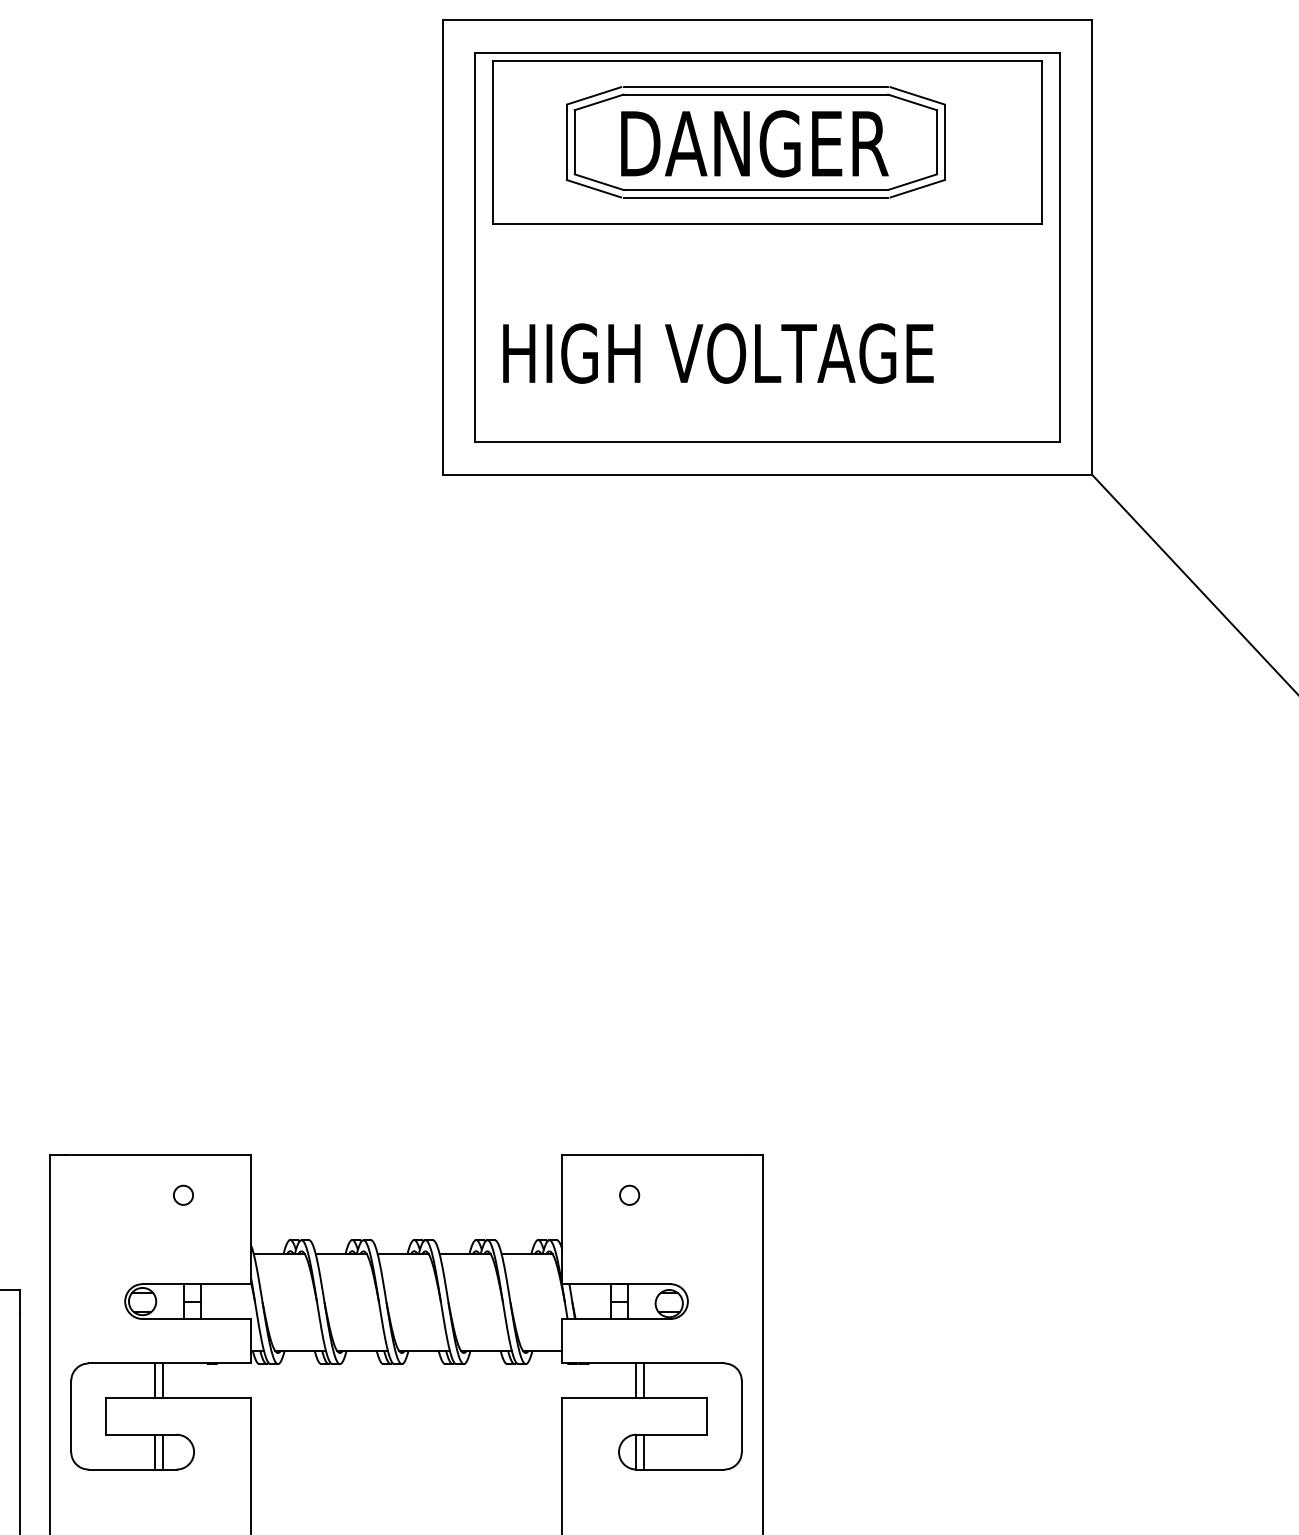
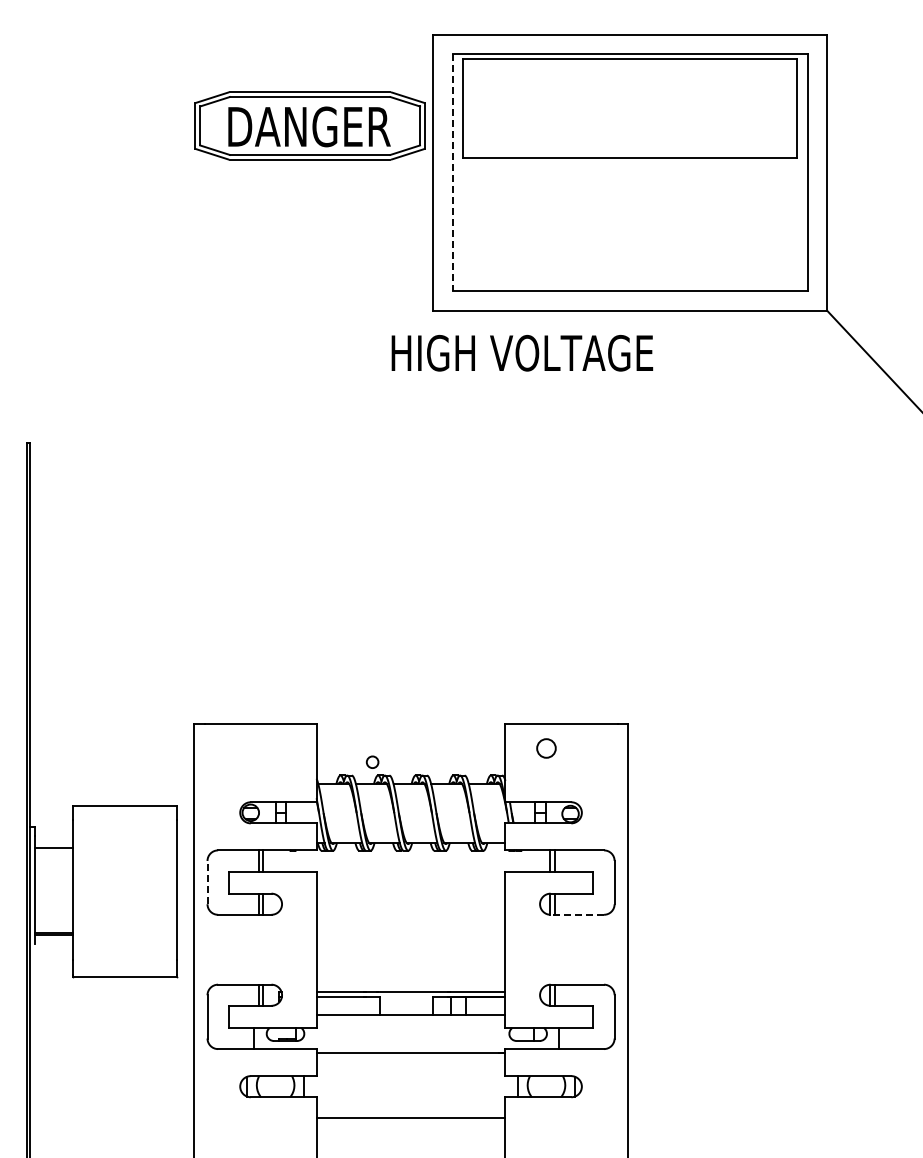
part: (754, 141) -> (309, 125), moved
line: (474, 248) -> (452, 173), solid -> dashed
text: (718, 353) -> (522, 353), moved
circle: (183, 1194) -> (372, 761), moved
circle: (629, 1194) -> (546, 747), size x1.6
line: (71, 1416) -> (207, 882), solid -> dashed
line: (680, 1469) -> (577, 914), solid -> dashed

